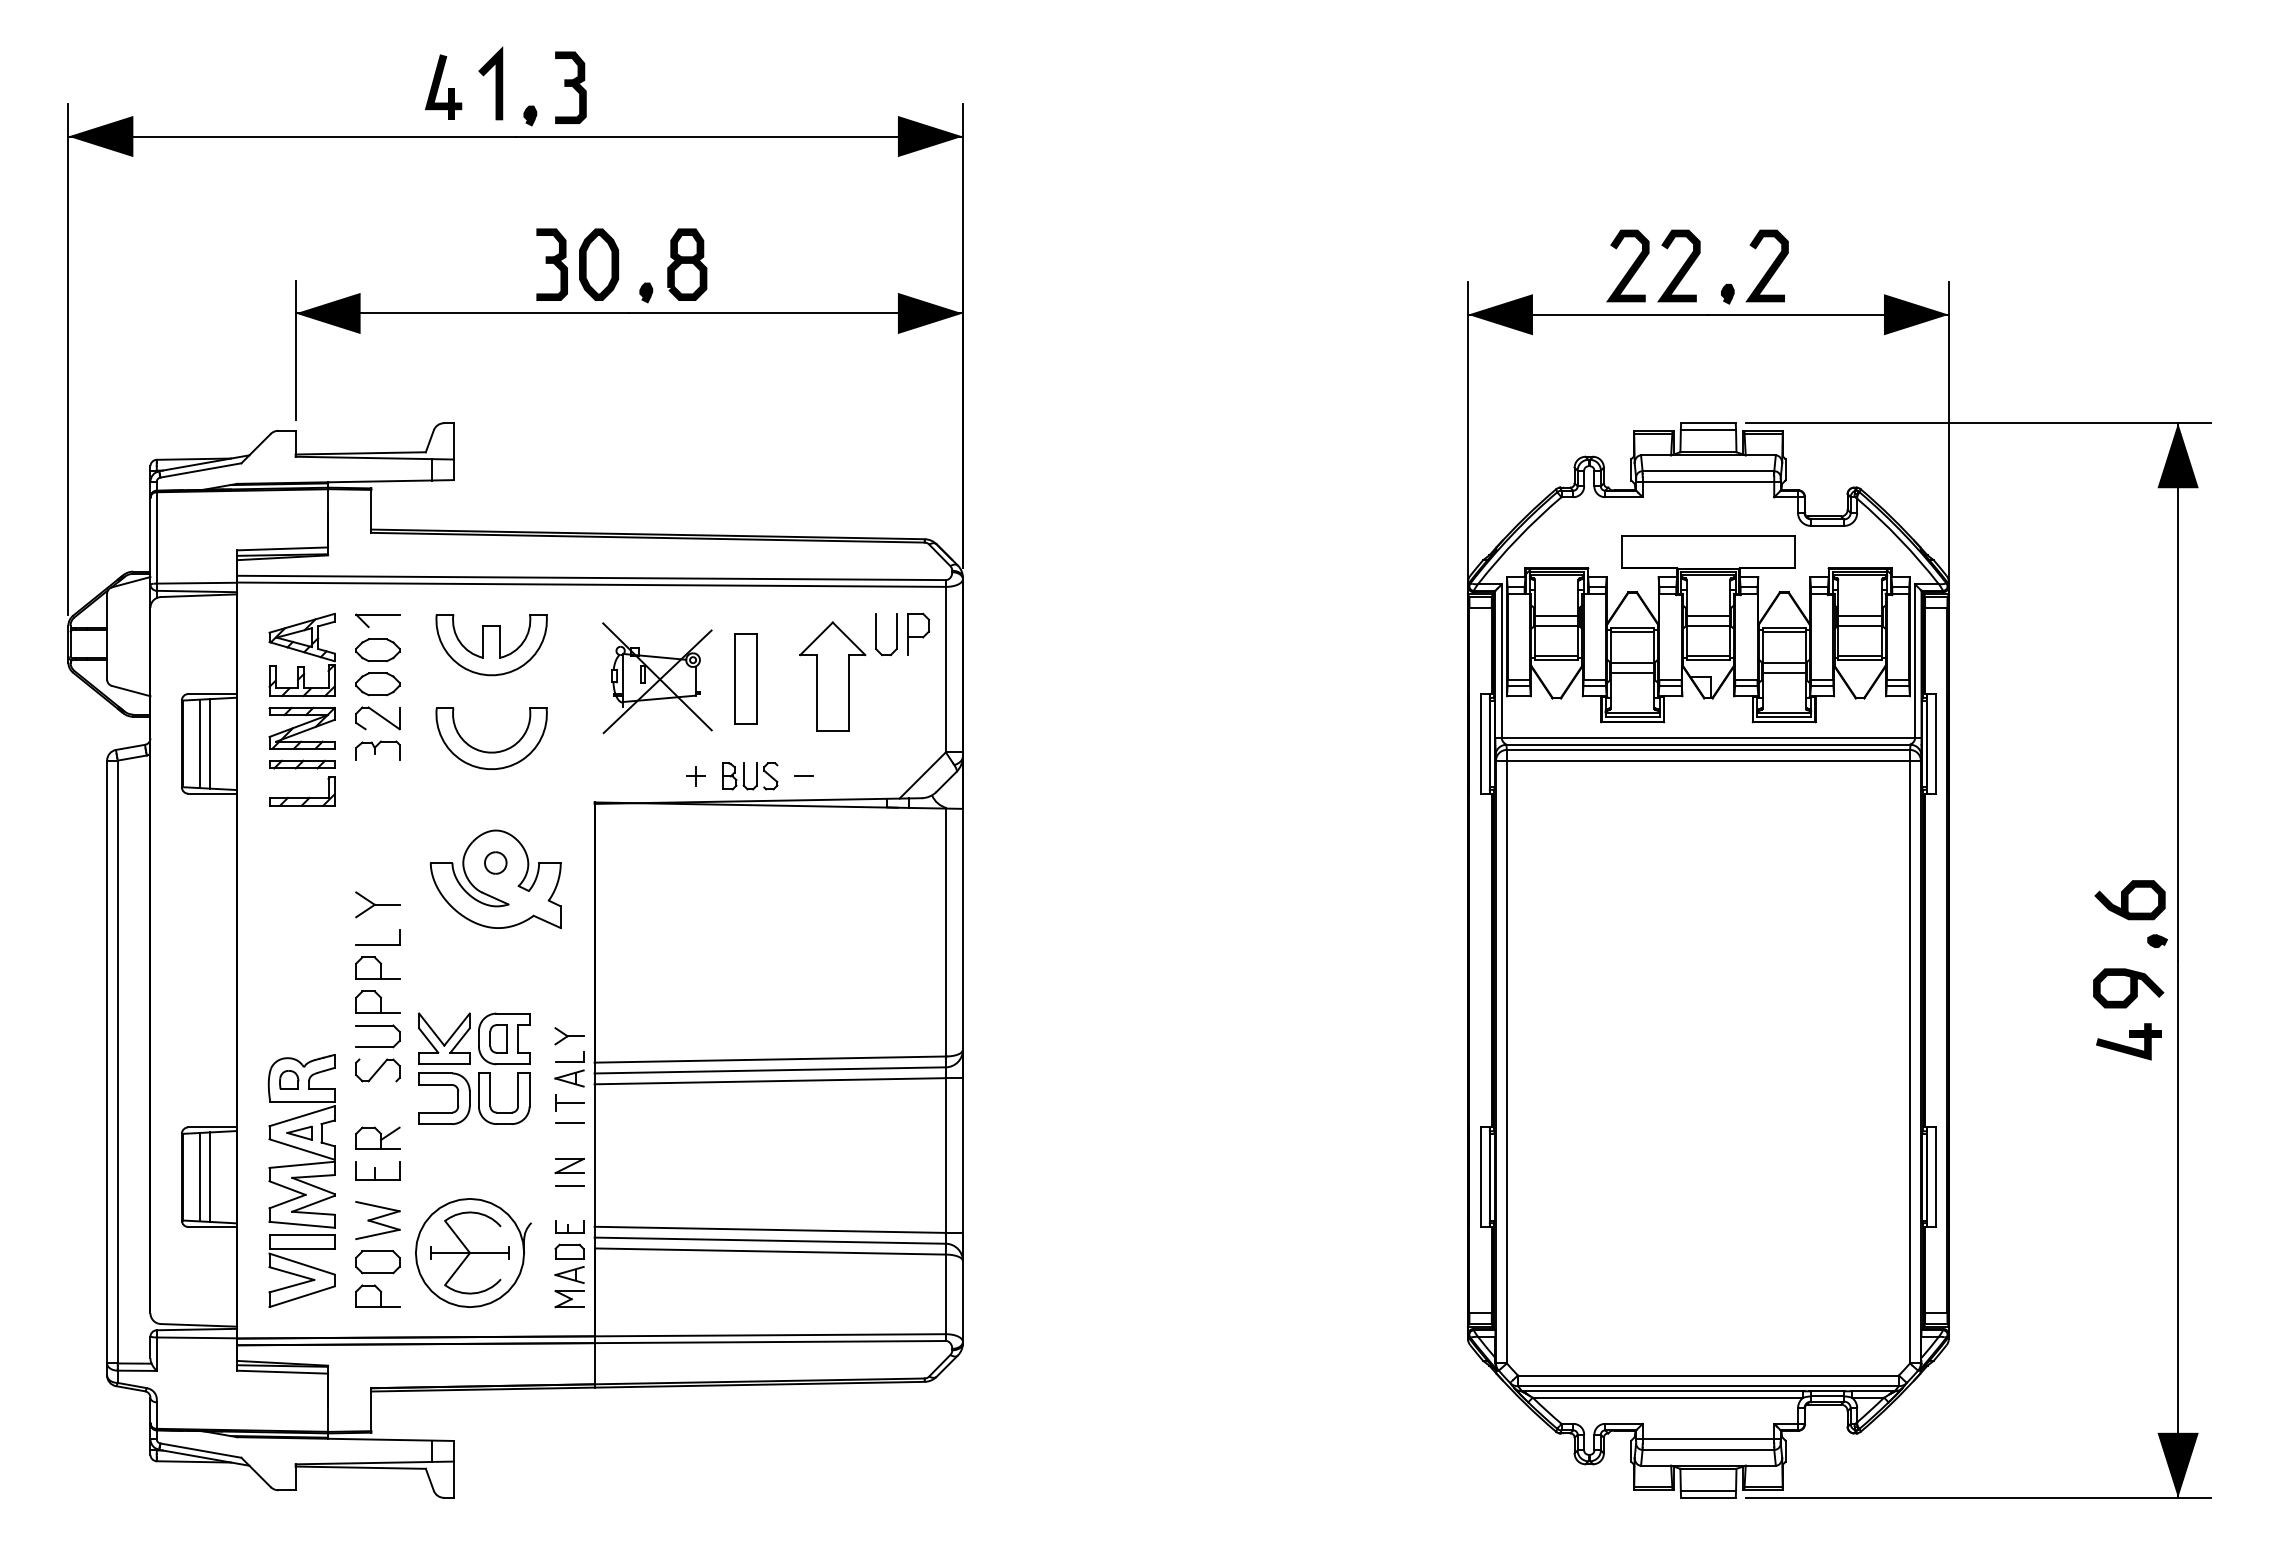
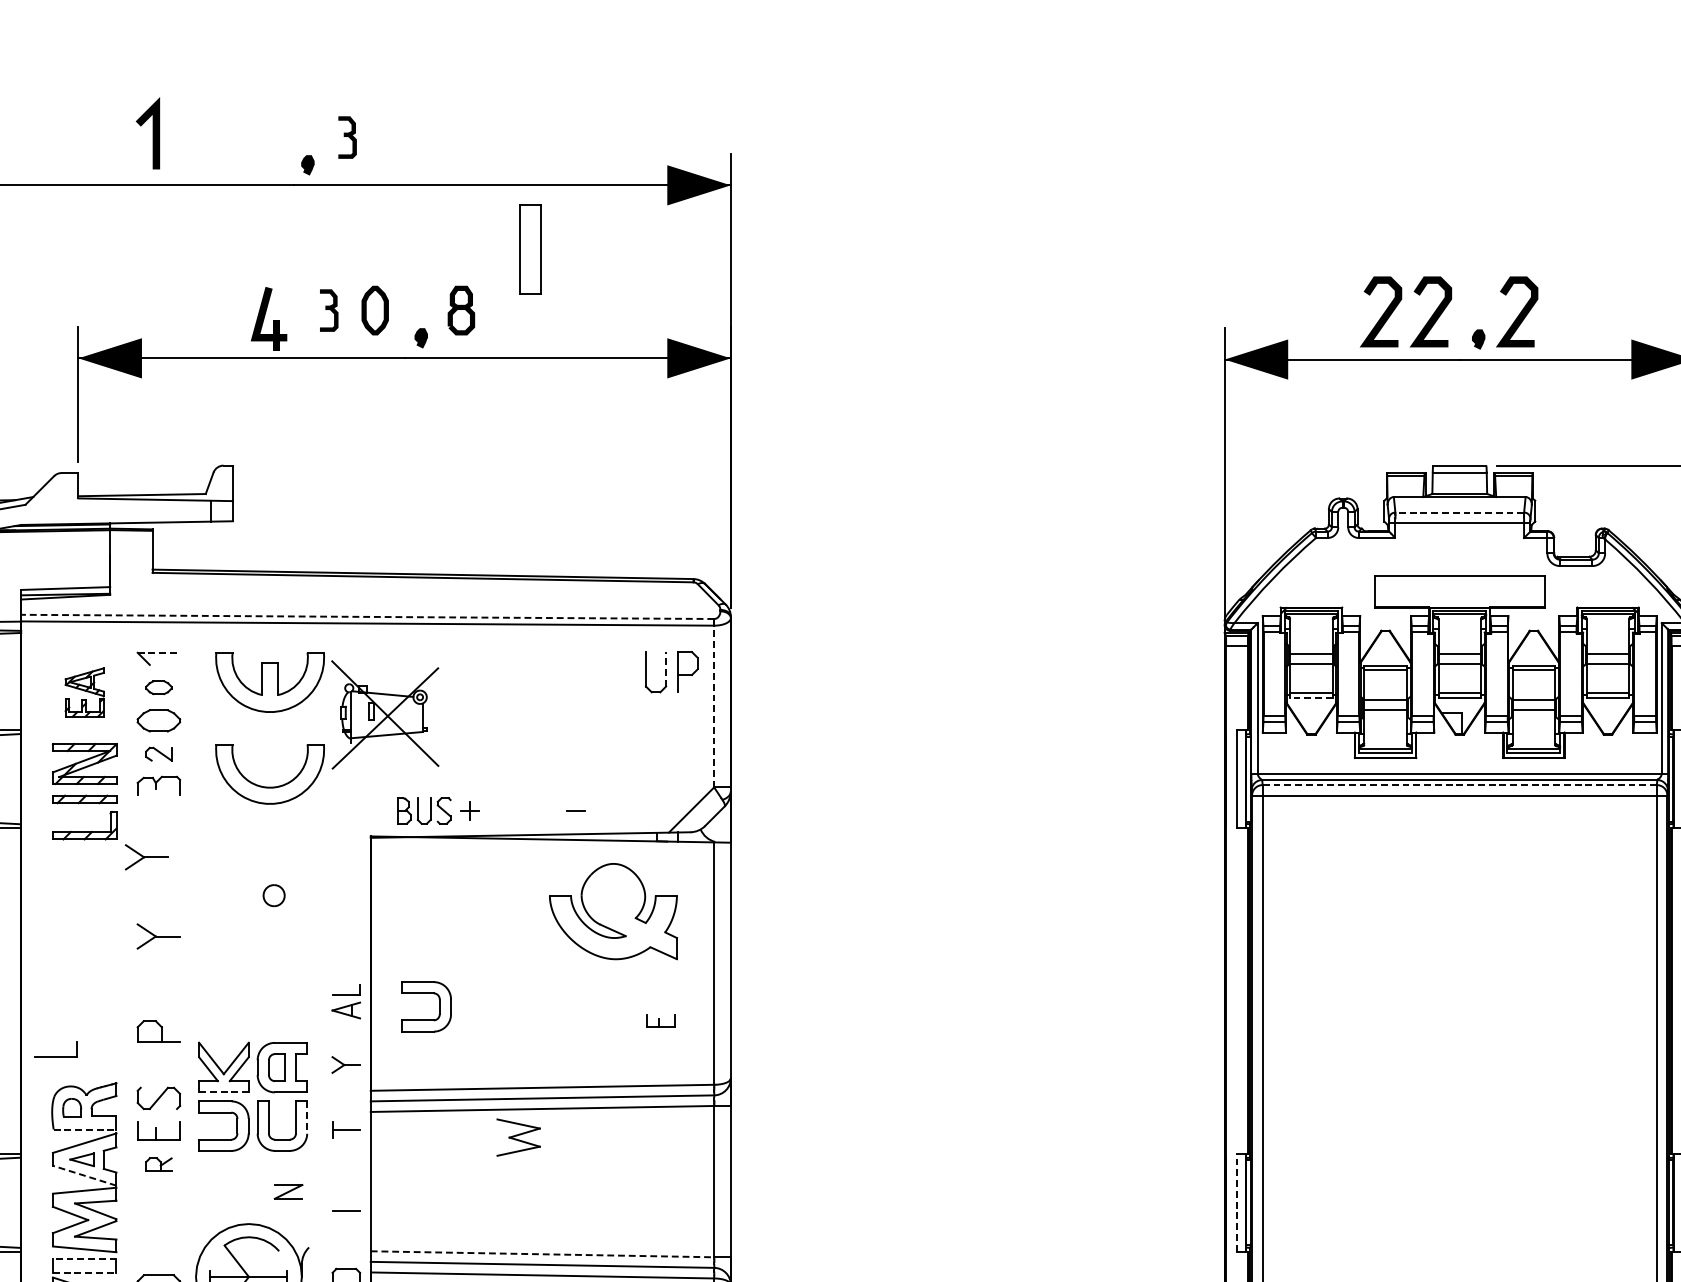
line: (495, 83) -> (152, 133), moved
part: (443, 86) -> (268, 318), moved
part: (570, 87) -> (347, 137), size x0.6
part: (551, 264) -> (328, 310), size x0.6
part: (599, 264) -> (375, 310), size x0.7
part: (687, 264) -> (461, 310), size x0.7
line: (1708, 471) -> (1459, 512), solid -> dashed
line: (591, 577) -> (367, 616), solid -> dashed
line: (377, 614) -> (158, 652), solid -> dashed
line: (896, 631) -> (665, 669), solid -> dashed
part: (377, 650) -> (158, 687), size x0.6
part: (301, 655) -> (84, 692), size x0.6
line: (1556, 660) -> (1311, 697), solid -> dashed
line: (945, 669) -> (713, 706), solid -> dashed
part: (832, 676) -> (603, 713), removed
part: (657, 678) -> (385, 715), moved
part: (745, 678) -> (530, 248), moved
part: (377, 718) -> (158, 754), size x0.6
line: (1708, 749) -> (1459, 784), solid -> dashed
part: (750, 776) -> (424, 811), moved
part: (365, 823) -> (146, 856), added
part: (495, 878) -> (613, 910), moved
part: (377, 944) -> (55, 1056), moved
part: (651, 963) -> (426, 993), added
part: (377, 967) -> (158, 997), removed
part: (377, 1026) -> (158, 1055), removed
line: (444, 1064) -> (223, 1092), solid -> dashed
part: (569, 1069) -> (346, 1001), moved
line: (529, 1090) -> (307, 1118), solid -> dashed
line: (302, 1102) -> (85, 1129), solid -> dashed
line: (569, 1123) -> (346, 1150), removed
part: (377, 1137) -> (158, 1163), size x0.6
line: (301, 1149) -> (84, 1175), solid -> dashed
part: (569, 1166) -> (288, 1192), moved
part: (377, 1170) -> (158, 1130), moved
line: (1480, 1177) -> (1236, 1203), solid -> dashed
part: (377, 1220) -> (518, 1137), moved
part: (569, 1226) -> (661, 1020), moved
line: (770, 1229) -> (542, 1253), solid -> dashed
line: (301, 1235) -> (84, 1259), solid -> dashed
line: (302, 1248) -> (85, 1272), solid -> dashed

